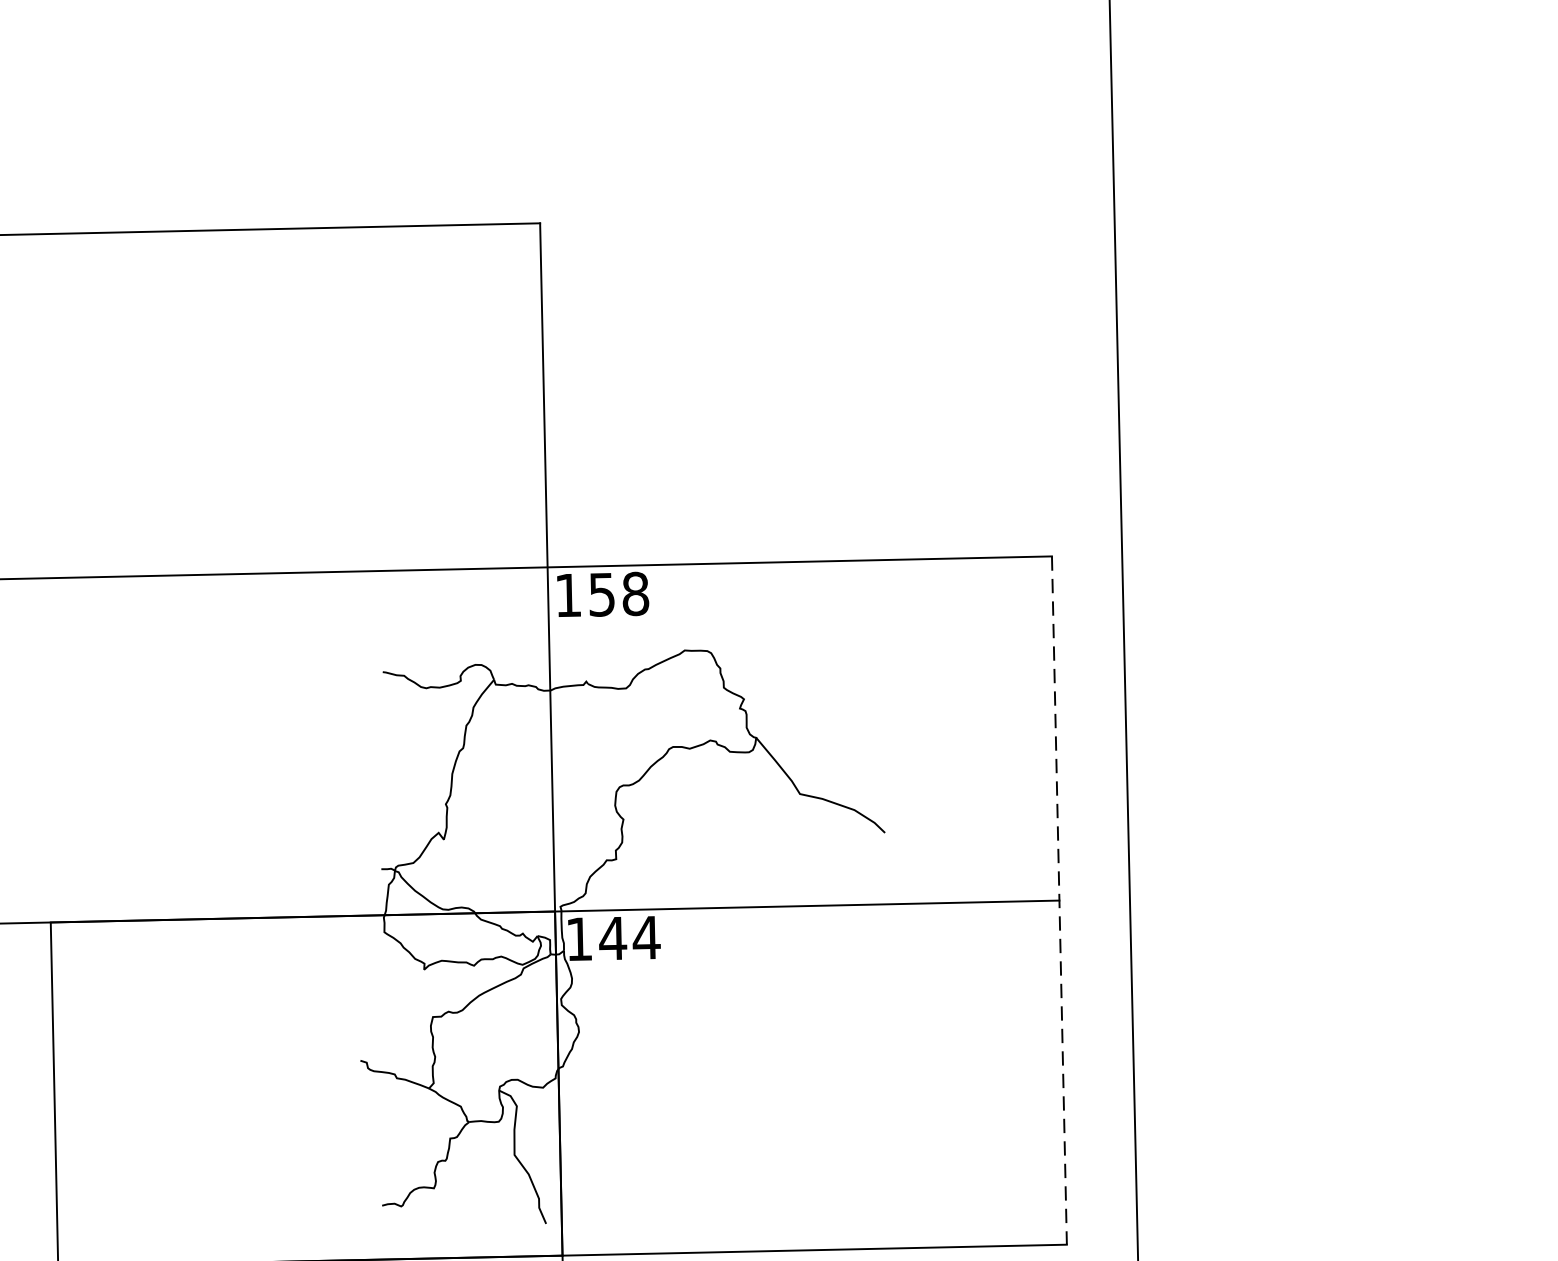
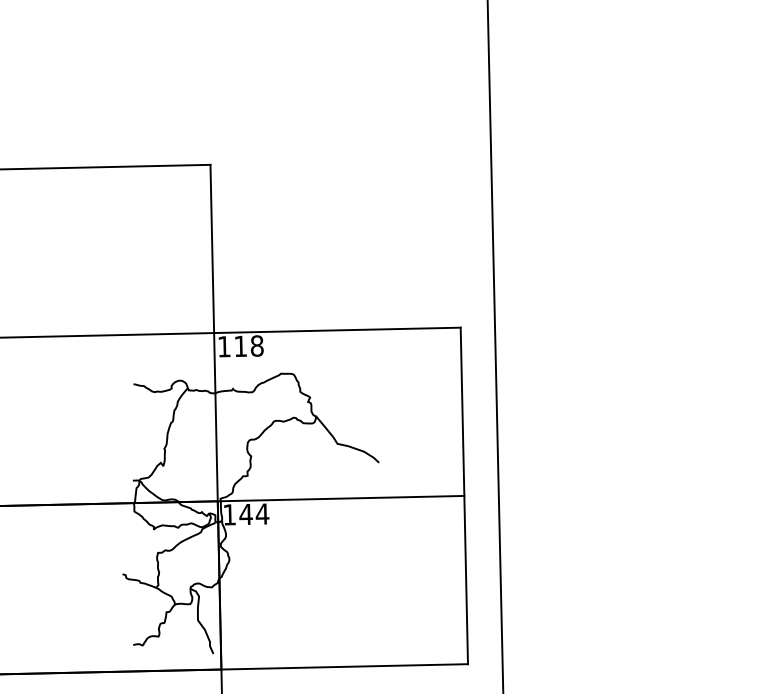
text: (601, 594) -> (240, 346), 158 -> 118
line: (1059, 901) -> (464, 496), dashed -> solid

